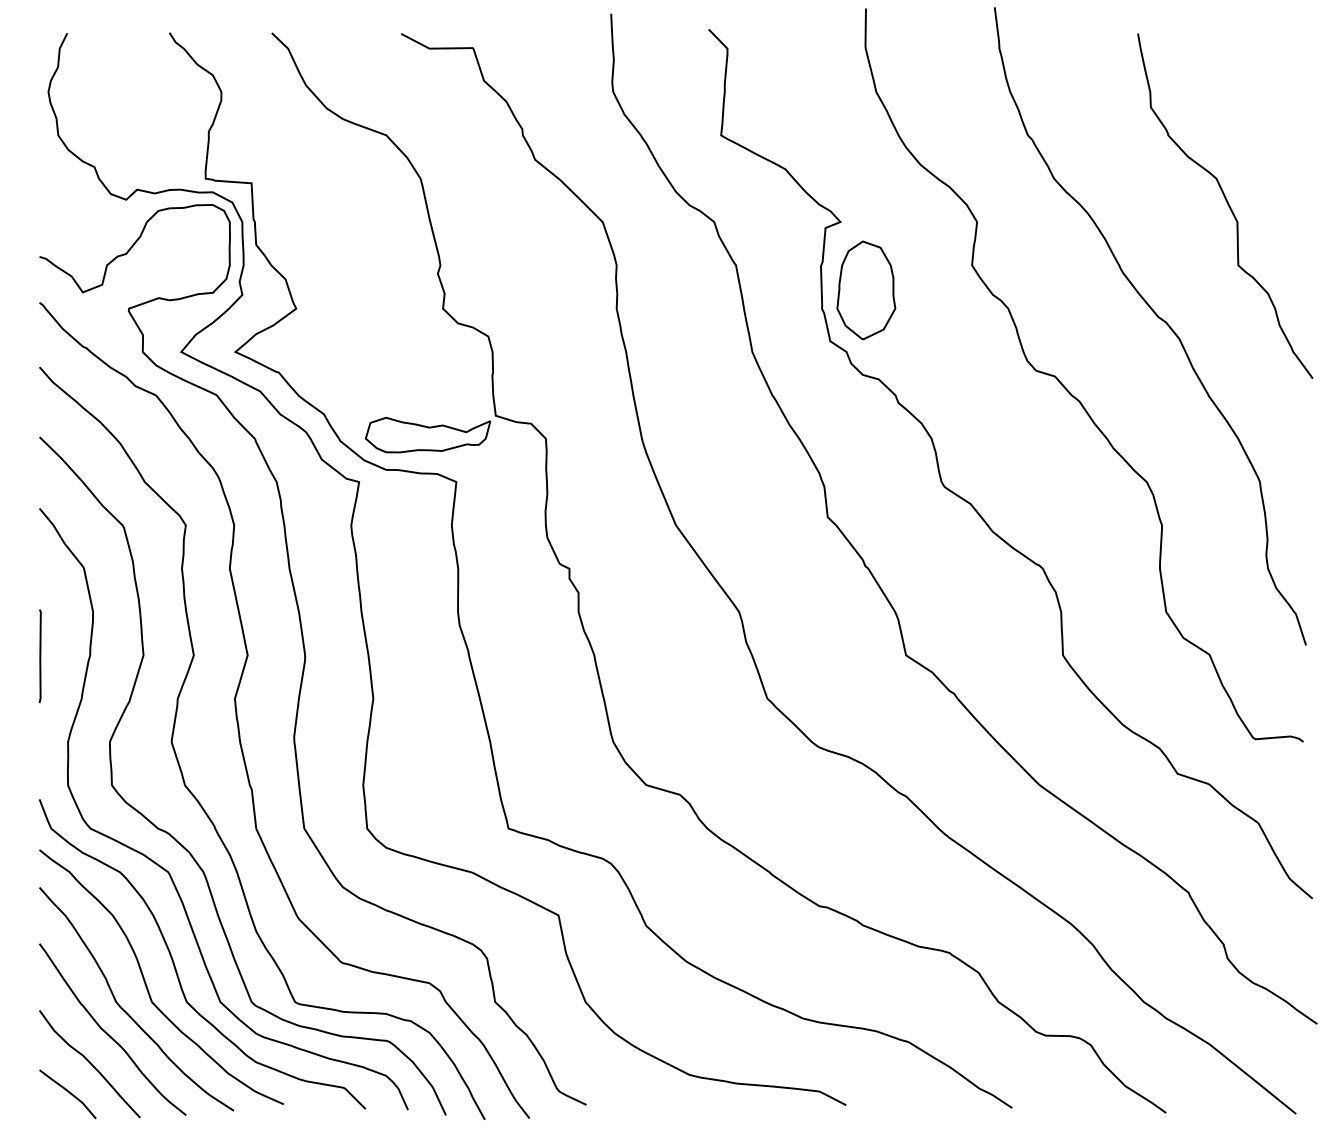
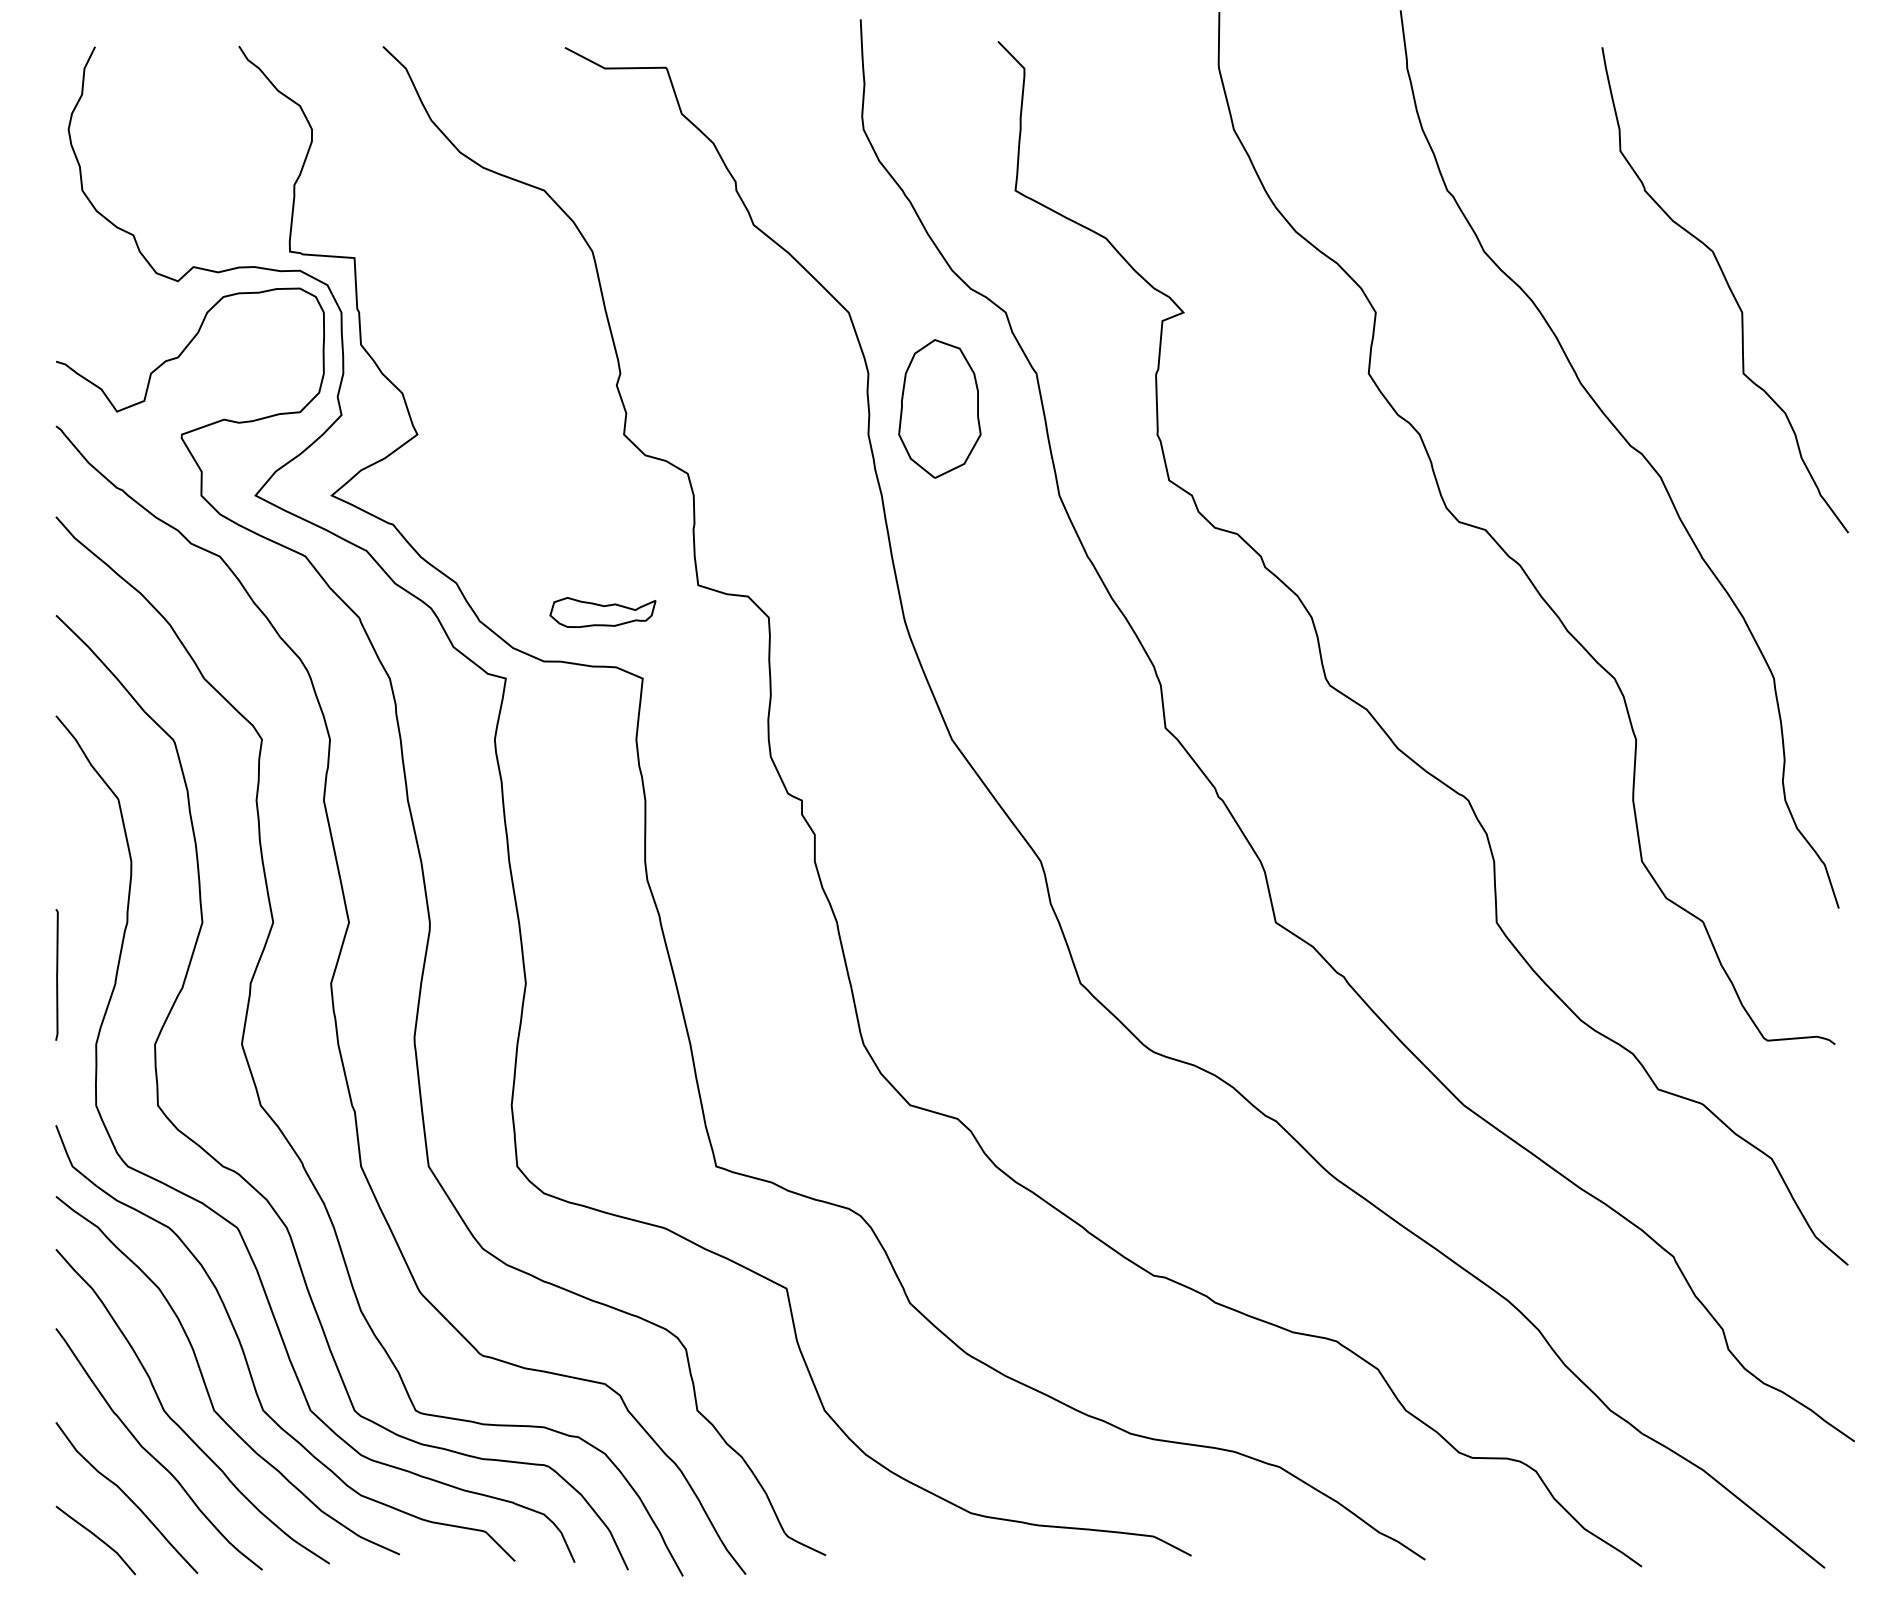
part: (866, 290) -> (939, 408), moved
part: (427, 435) -> (602, 612), size x0.6
line: (39, 656) -> (56, 974), moved

